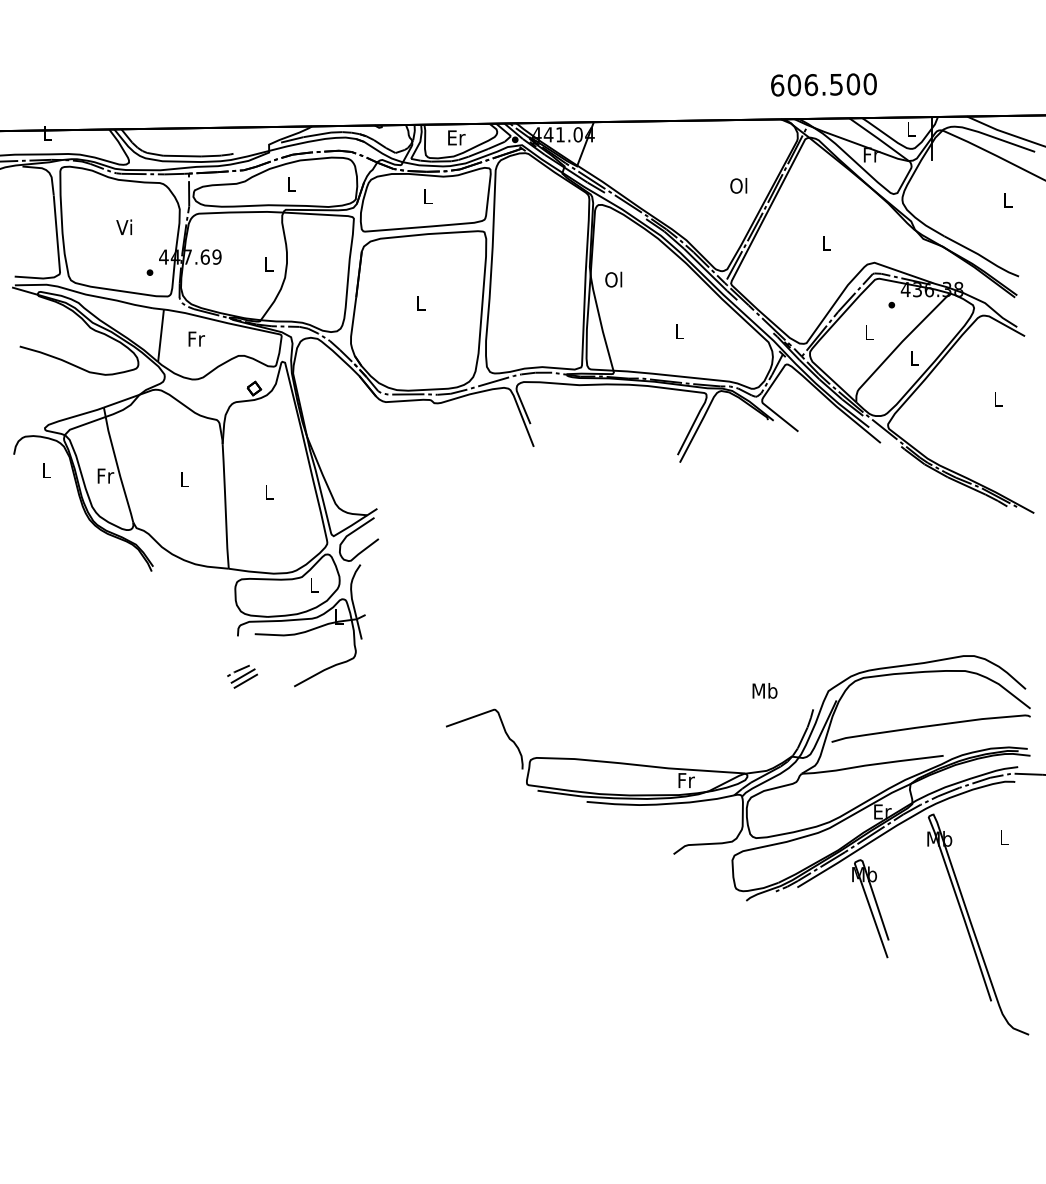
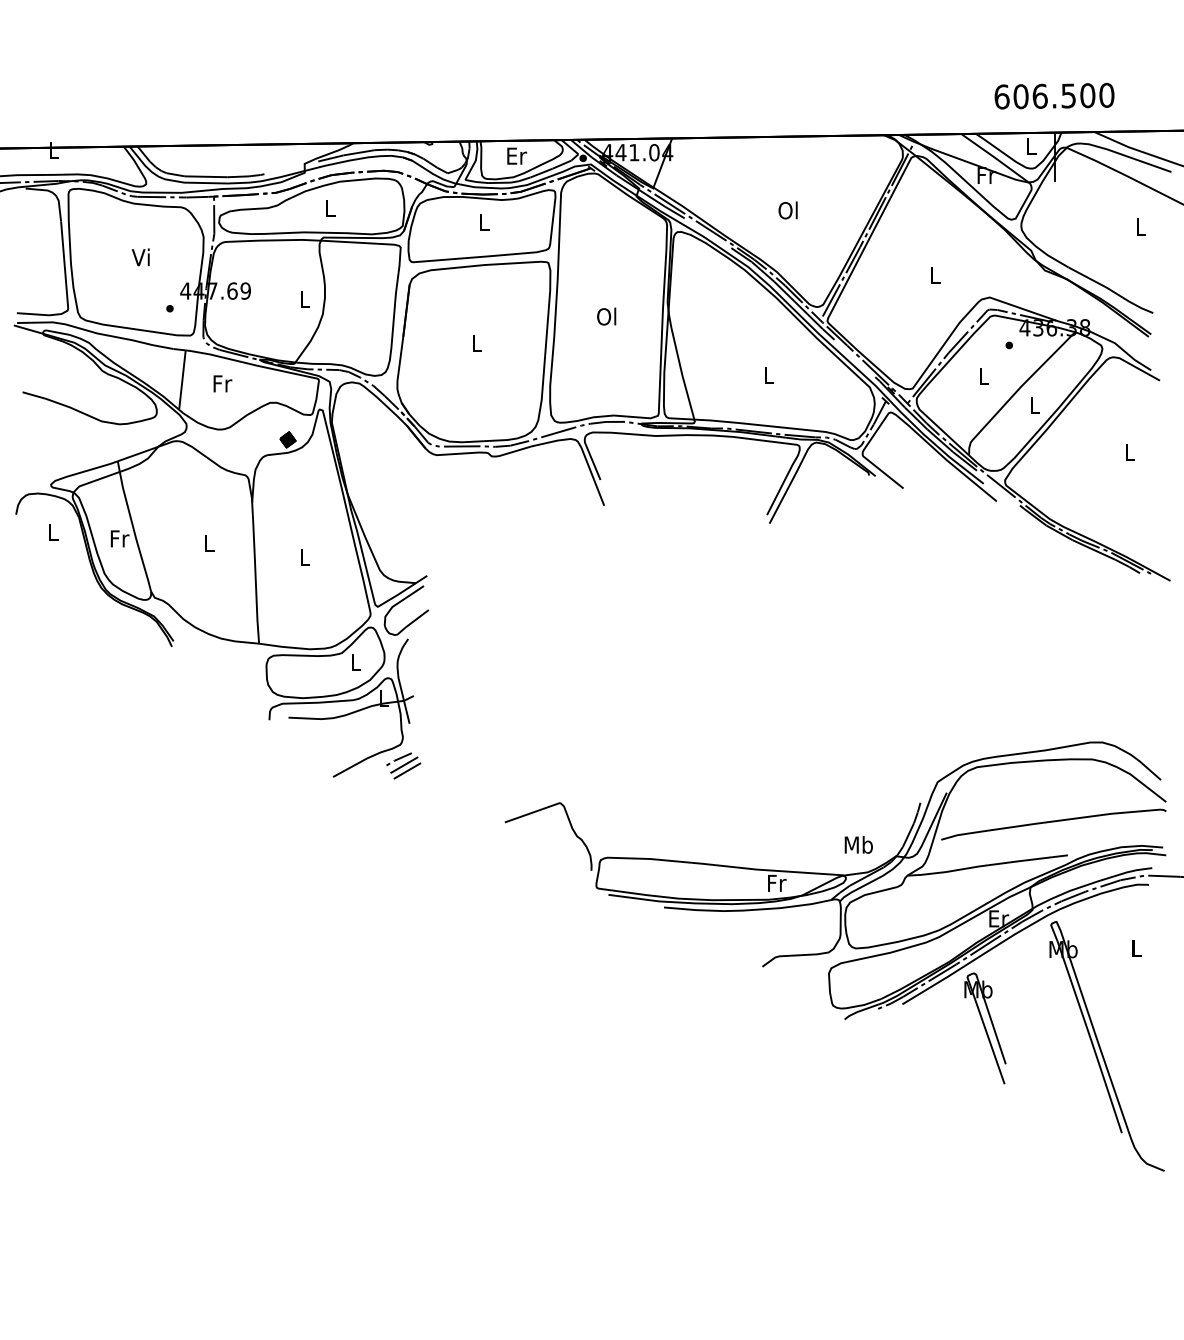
text: (823, 84) -> (1054, 95), moved
text: (738, 185) -> (787, 210), moved
text: (613, 279) -> (606, 316), moved
fill: (253, 388) -> (287, 439), added
part: (242, 676) -> (403, 765), moved
text: (764, 690) -> (858, 844), moved

